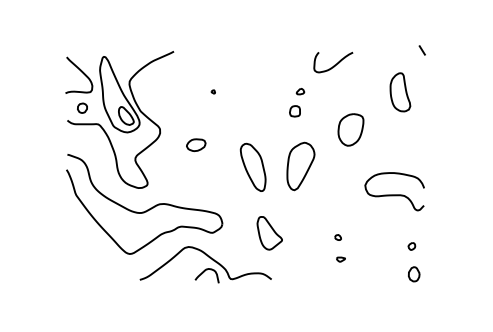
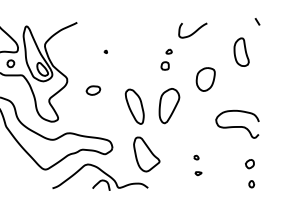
part: (269, 233) -> (146, 154), size x1.43
part: (411, 246) -> (249, 164), size x1.67
part: (414, 273) -> (251, 183), size x0.62

